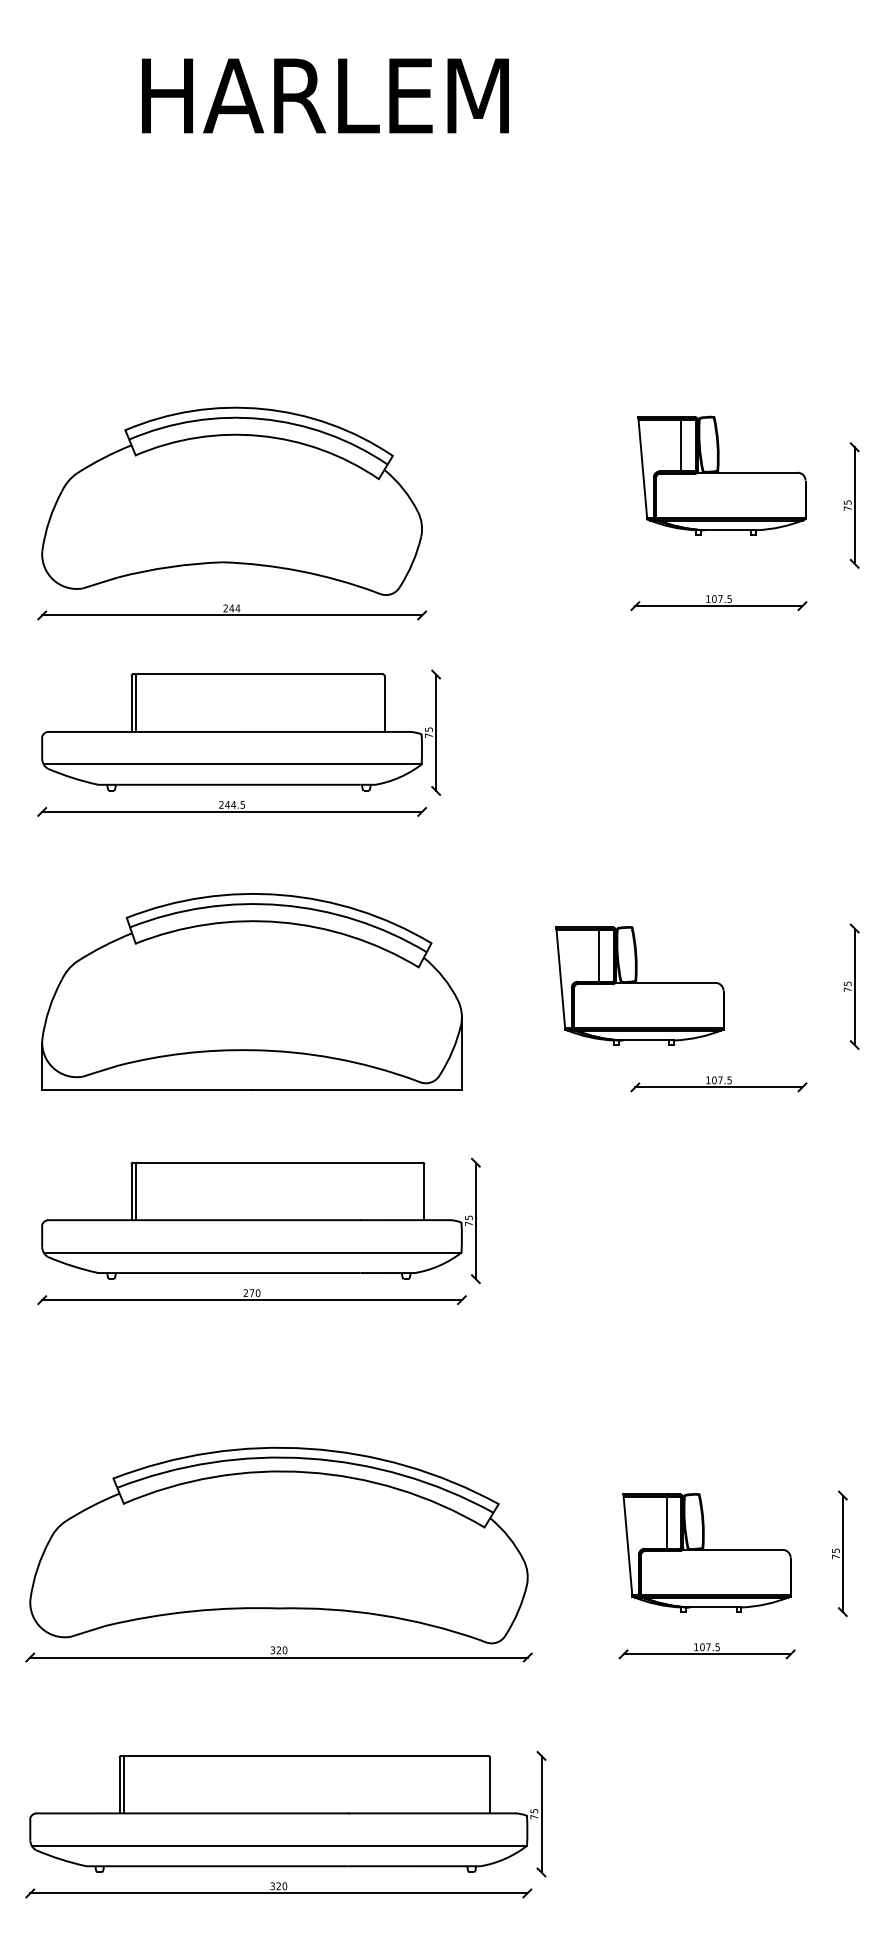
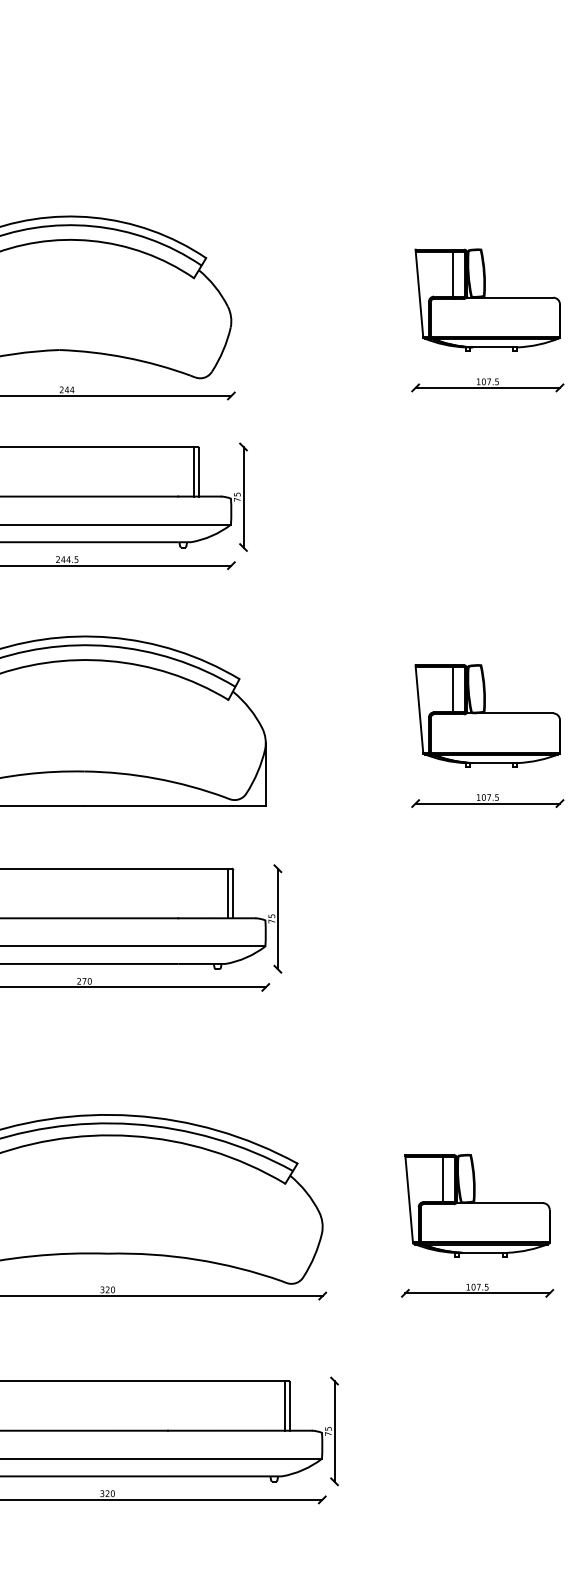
part: (721, 475) -> (487, 300), moved
line: (378, 702) -> (193, 471), added
part: (639, 985) -> (487, 715), moved
line: (418, 1191) -> (228, 893), added
line: (484, 1784) -> (285, 1405), added

